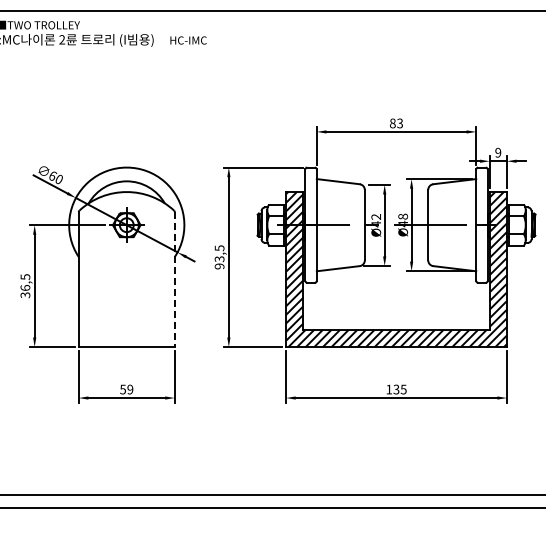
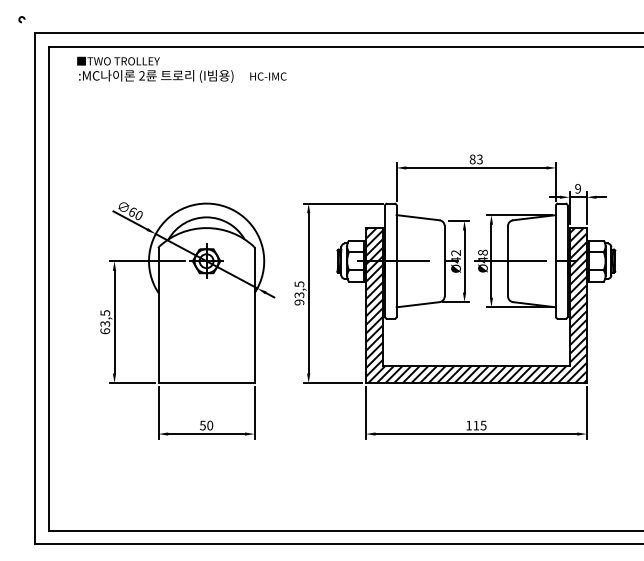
line: (174, 279) -> (254, 315), dashed -> solid
text: (25, 291) -> (105, 327), 36,5 -> 63,5
text: (130, 389) -> (210, 425), 59 -> 50
text: (396, 389) -> (476, 425), 135 -> 115

